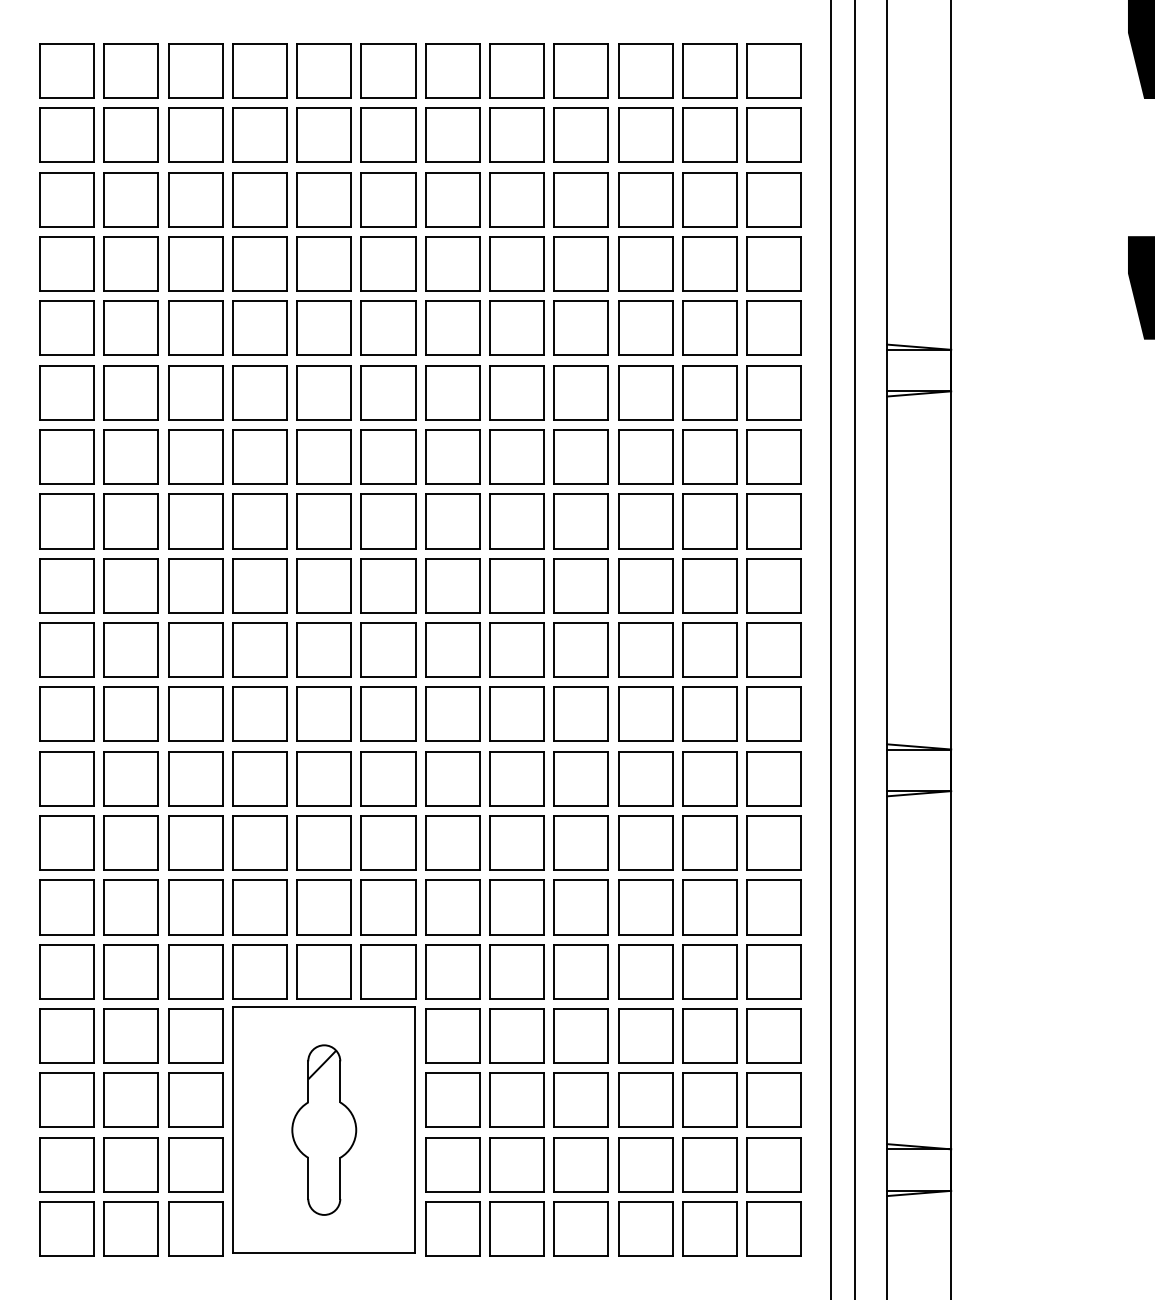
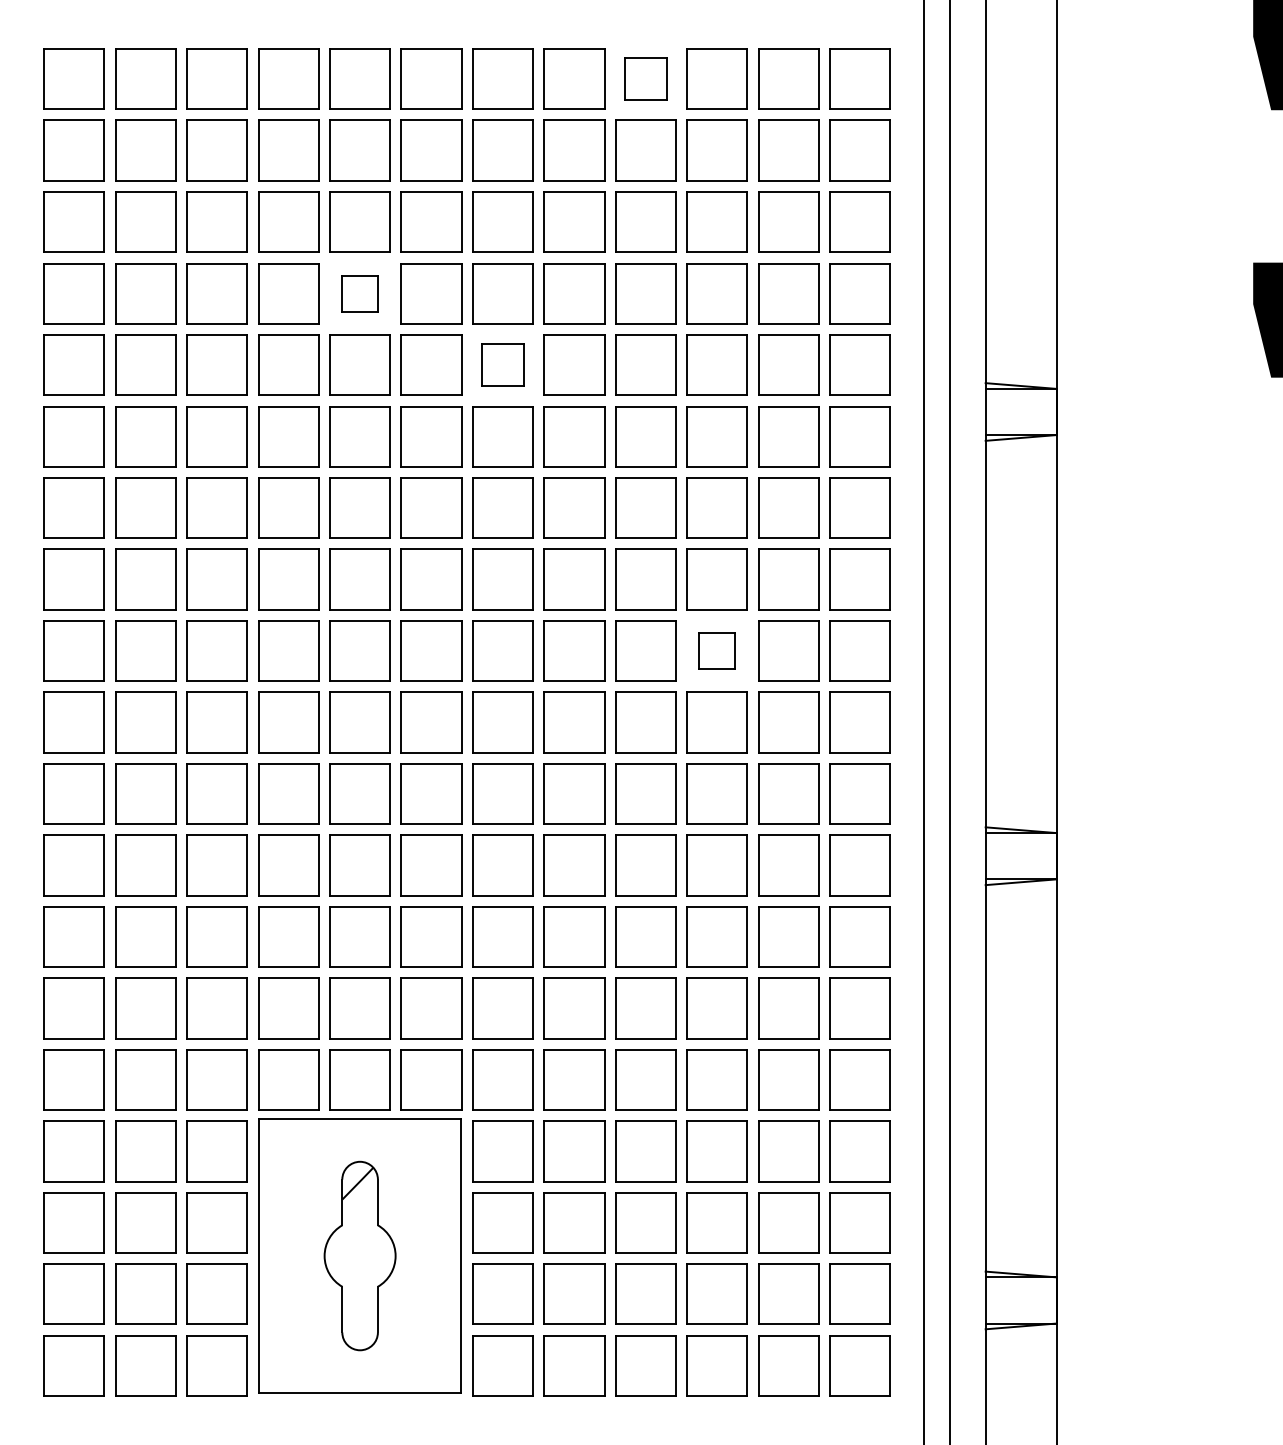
part: (581, 70) -> (645, 78), size x0.7
part: (323, 263) -> (359, 293), size x0.6
part: (452, 327) -> (502, 364), size x0.7
part: (644, 585) -> (716, 650), size x0.6

